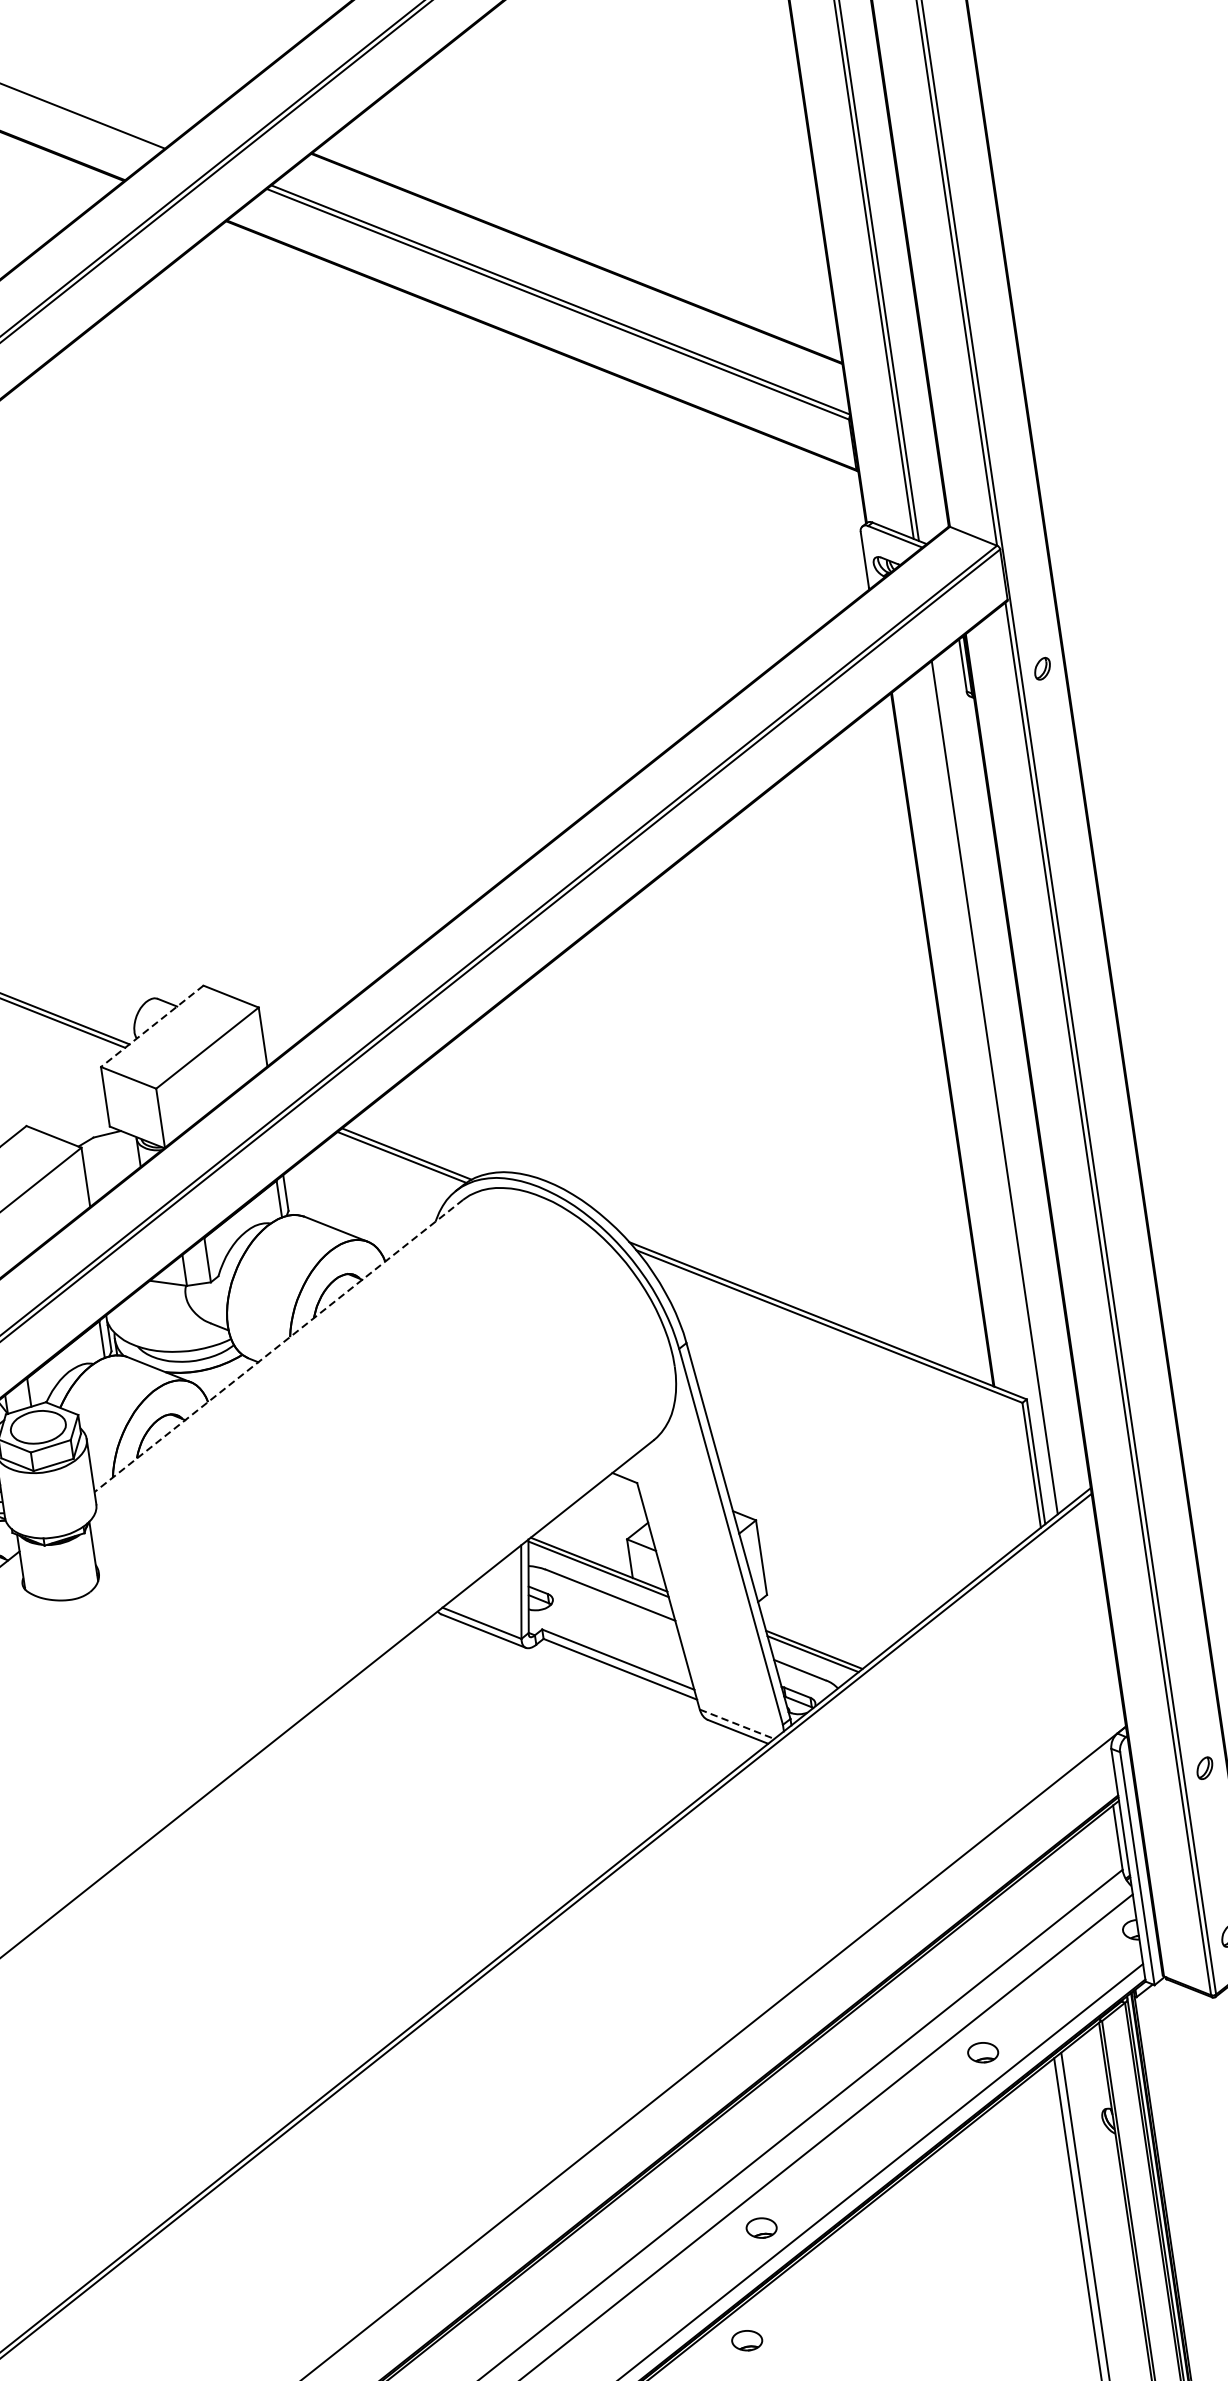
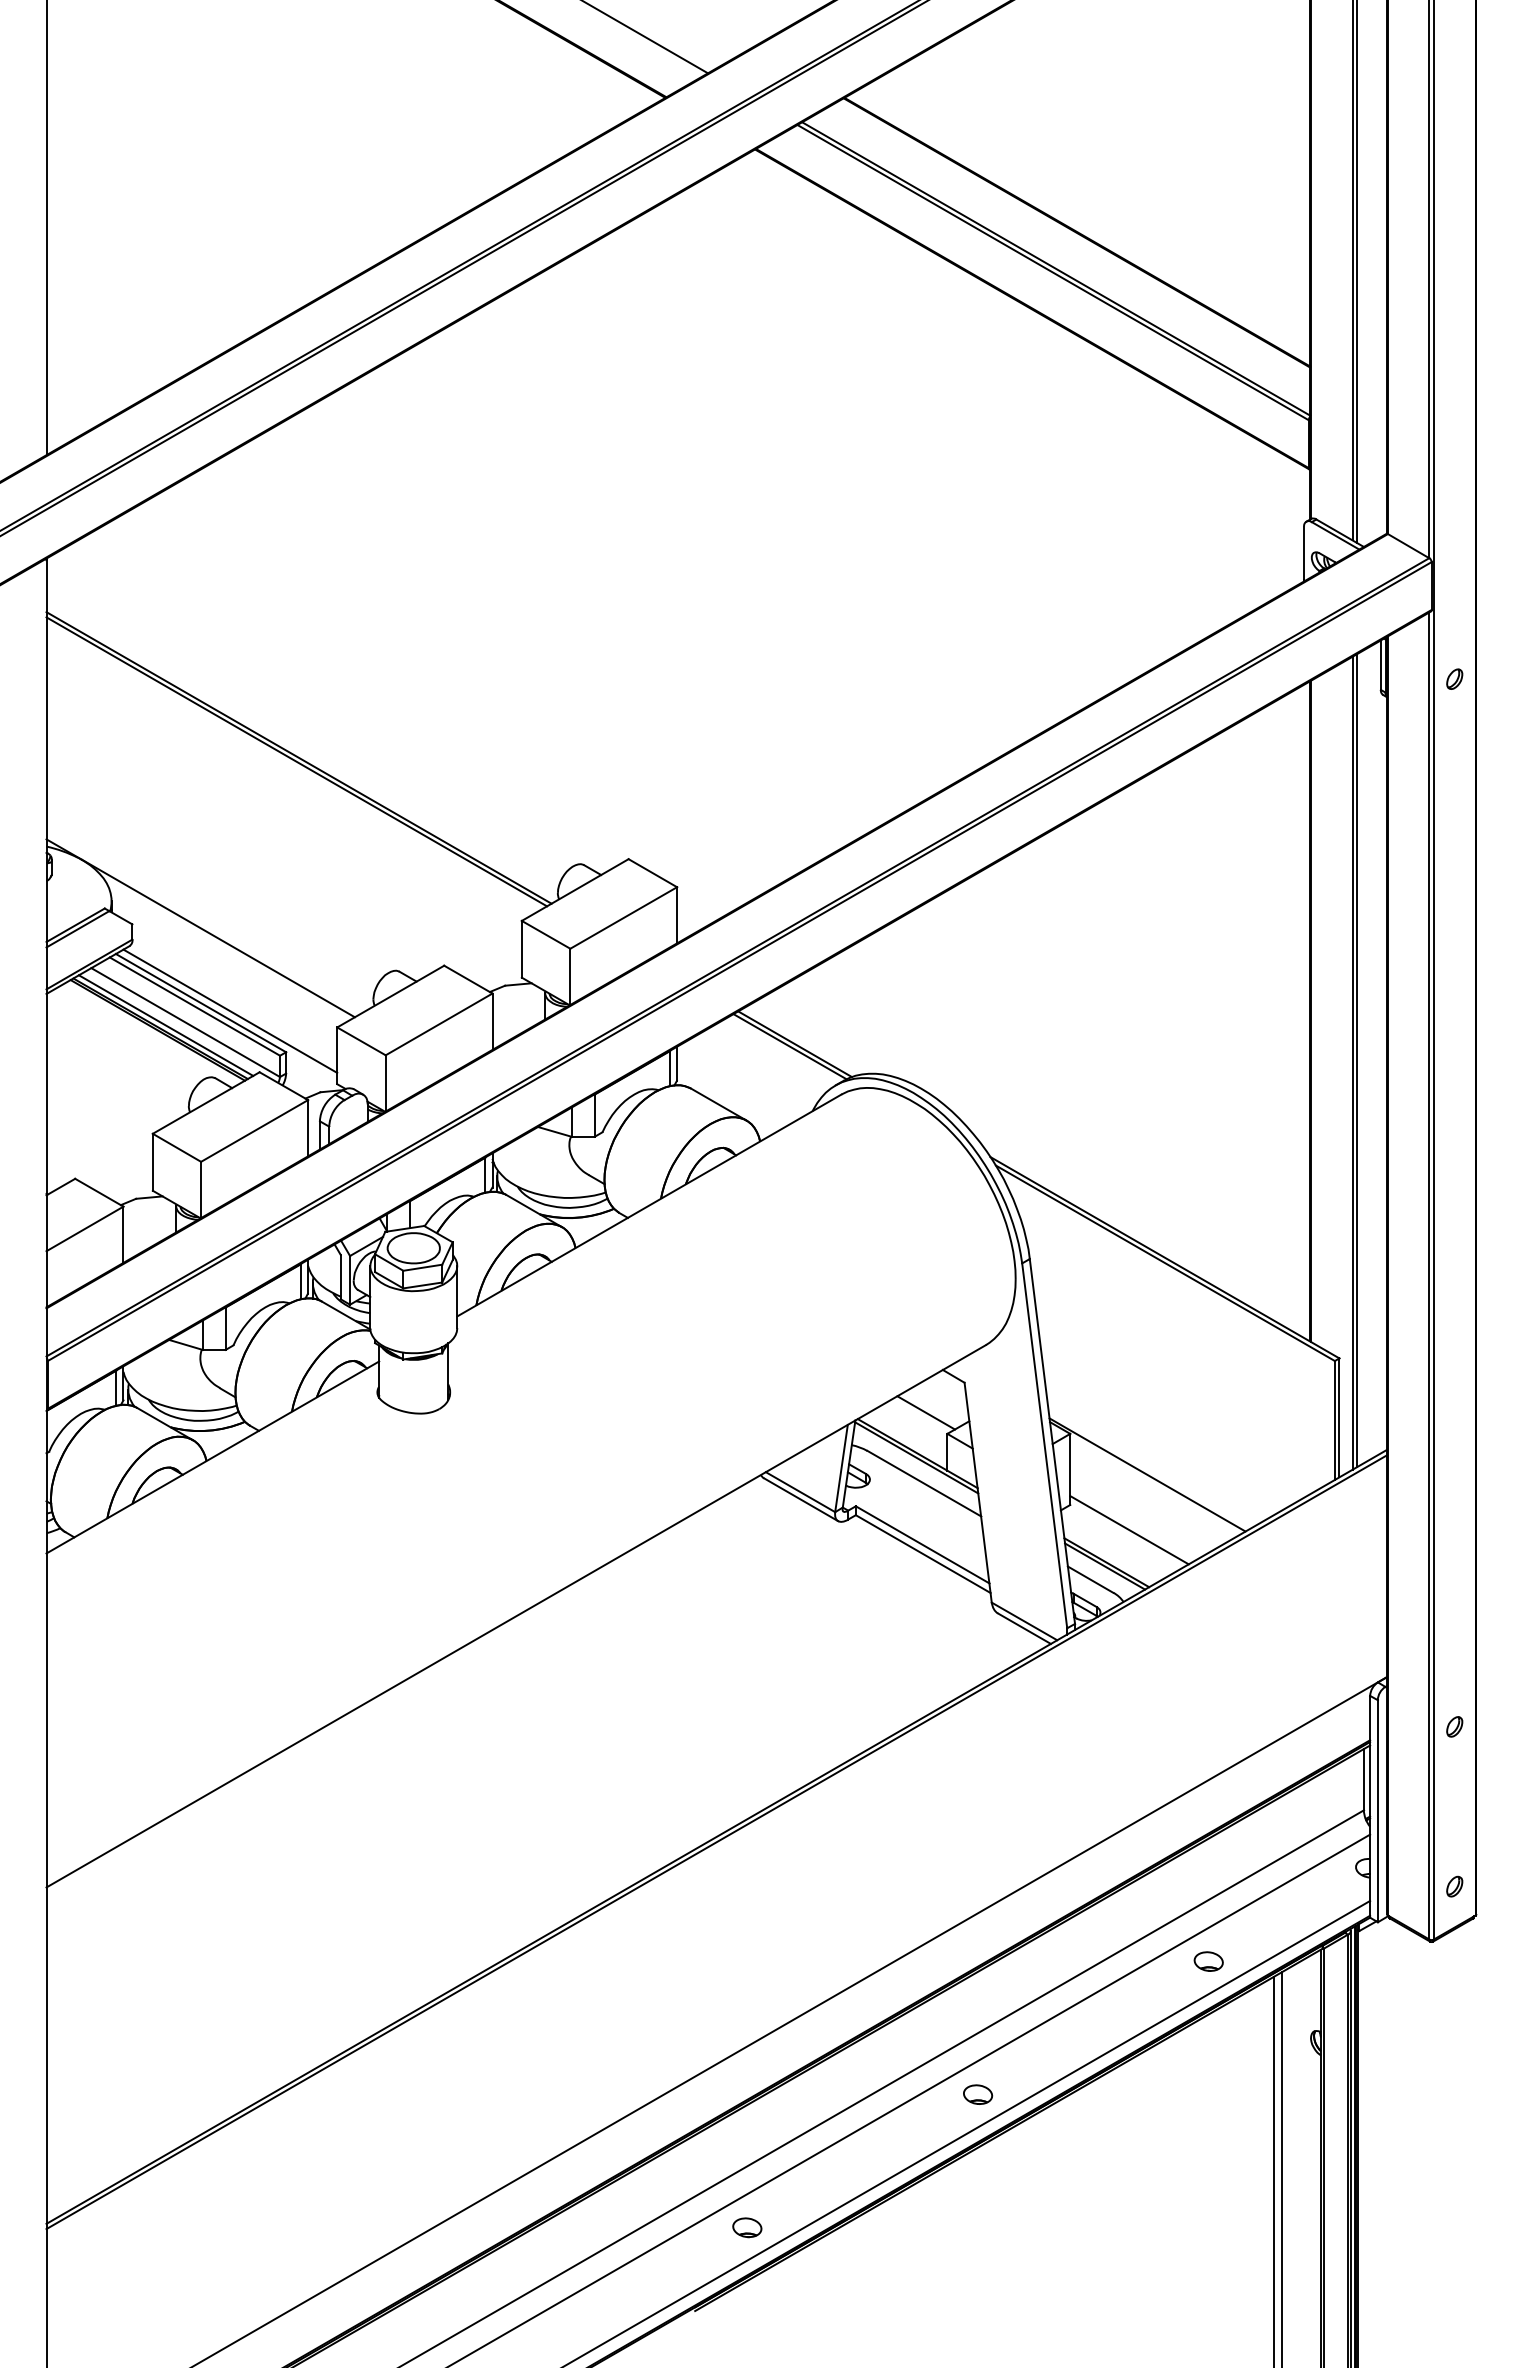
line: (152, 1026) -> (575, 890), dashed -> solid
line: (999, 1083) -> (1357, 1060), added
line: (279, 1345) -> (649, 1205), dashed -> solid
line: (601, 1520) -> (926, 1412), added
line: (843, 1550) -> (1147, 1474), added
line: (833, 1612) -> (1129, 1530), added
line: (737, 1724) -> (1024, 1621), dashed -> solid
part: (747, 2340) -> (949, 2197), removed

